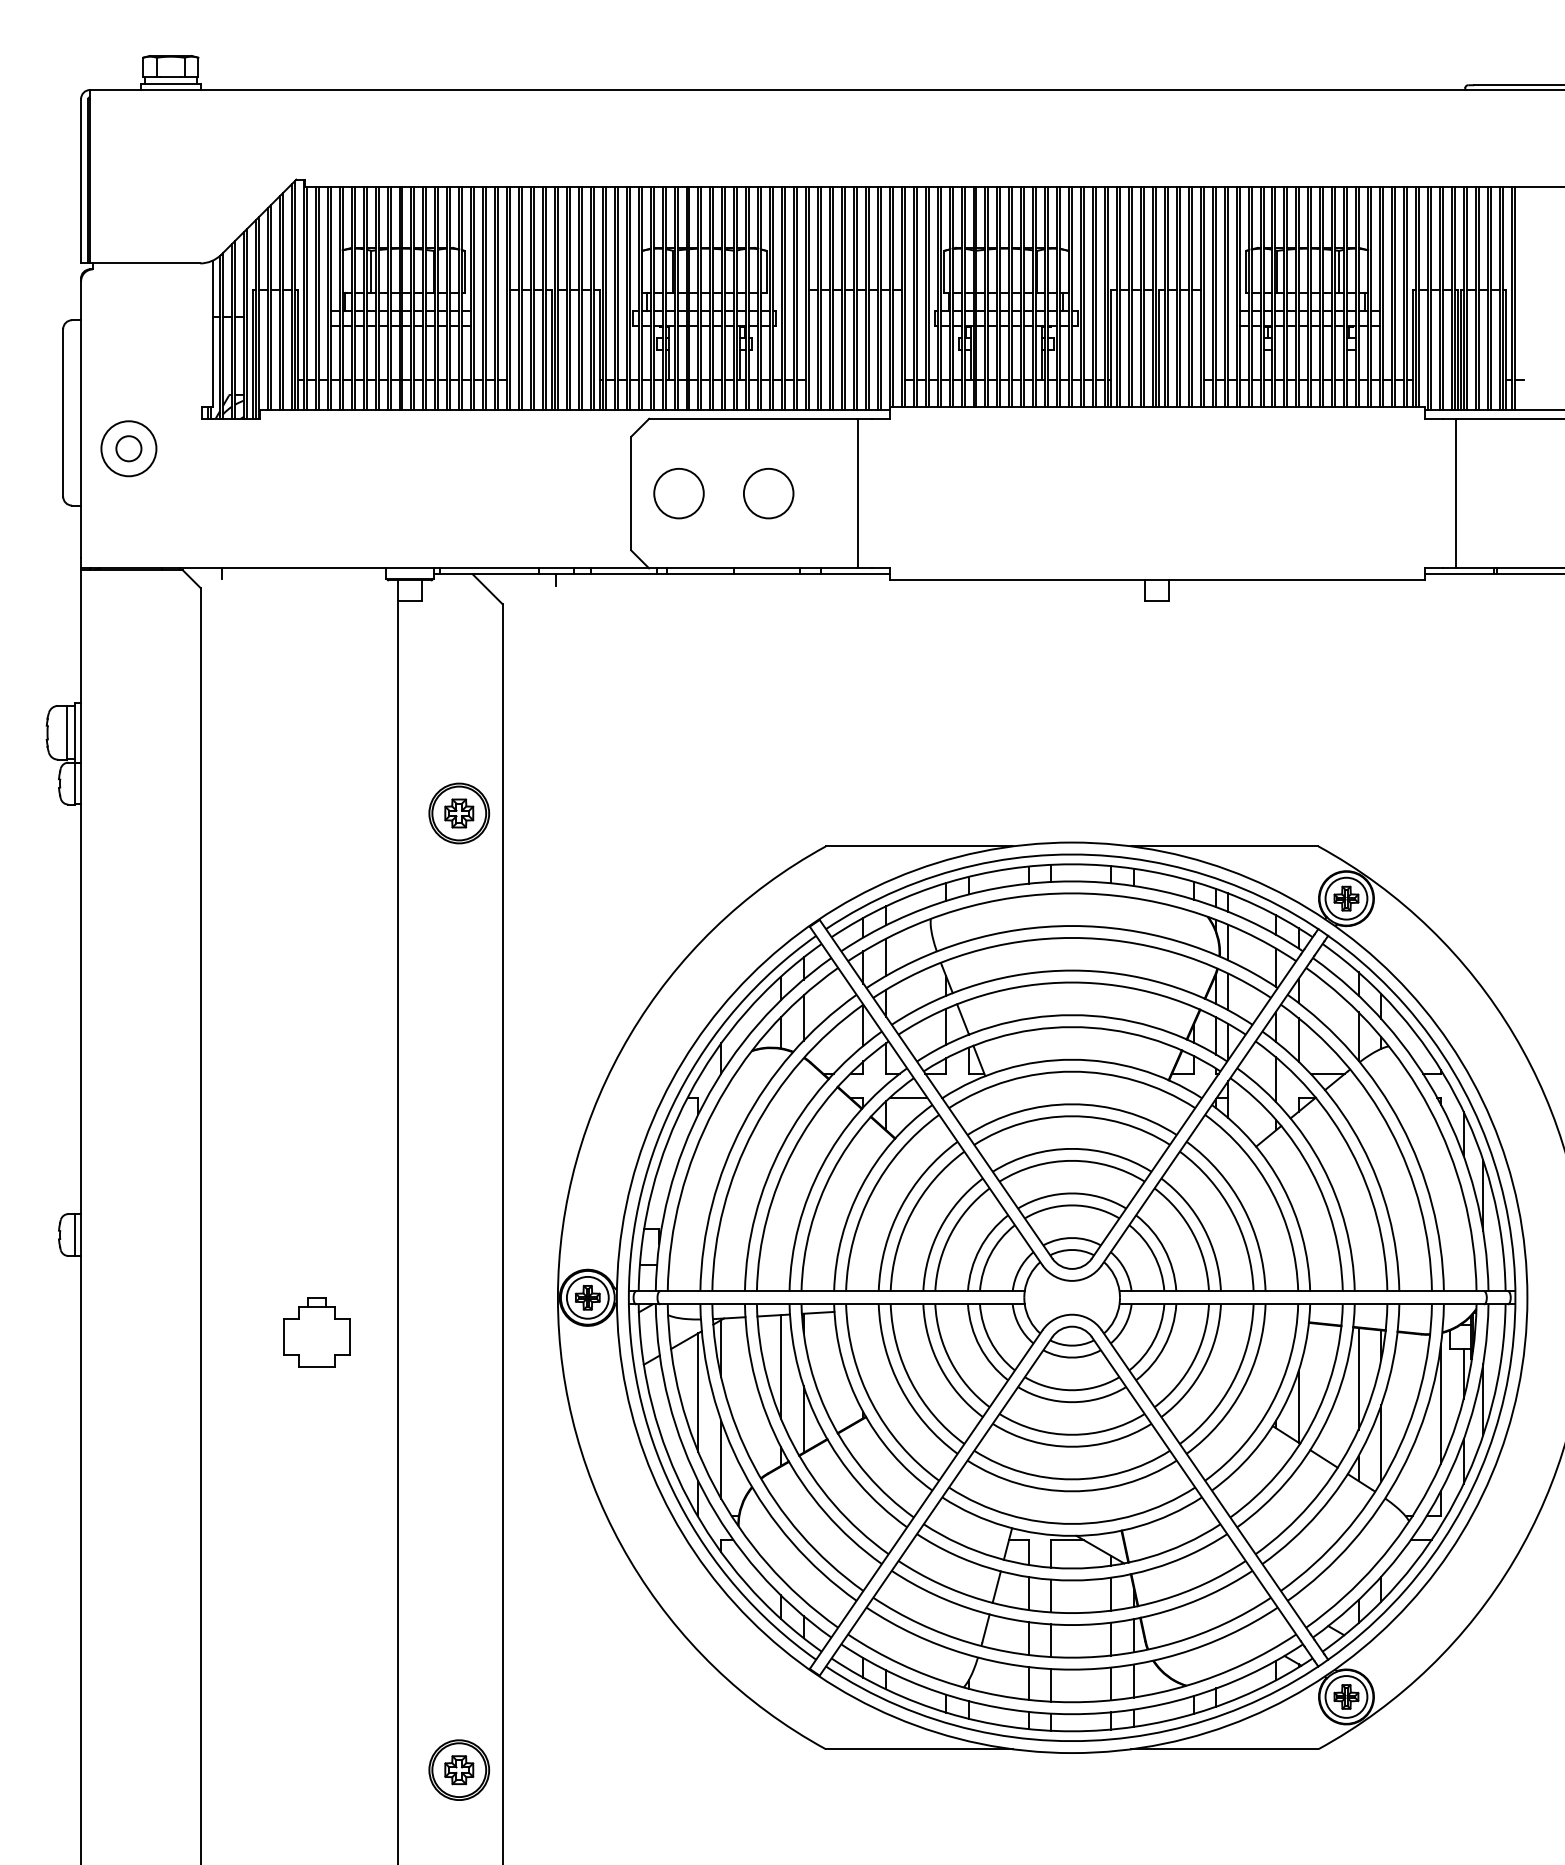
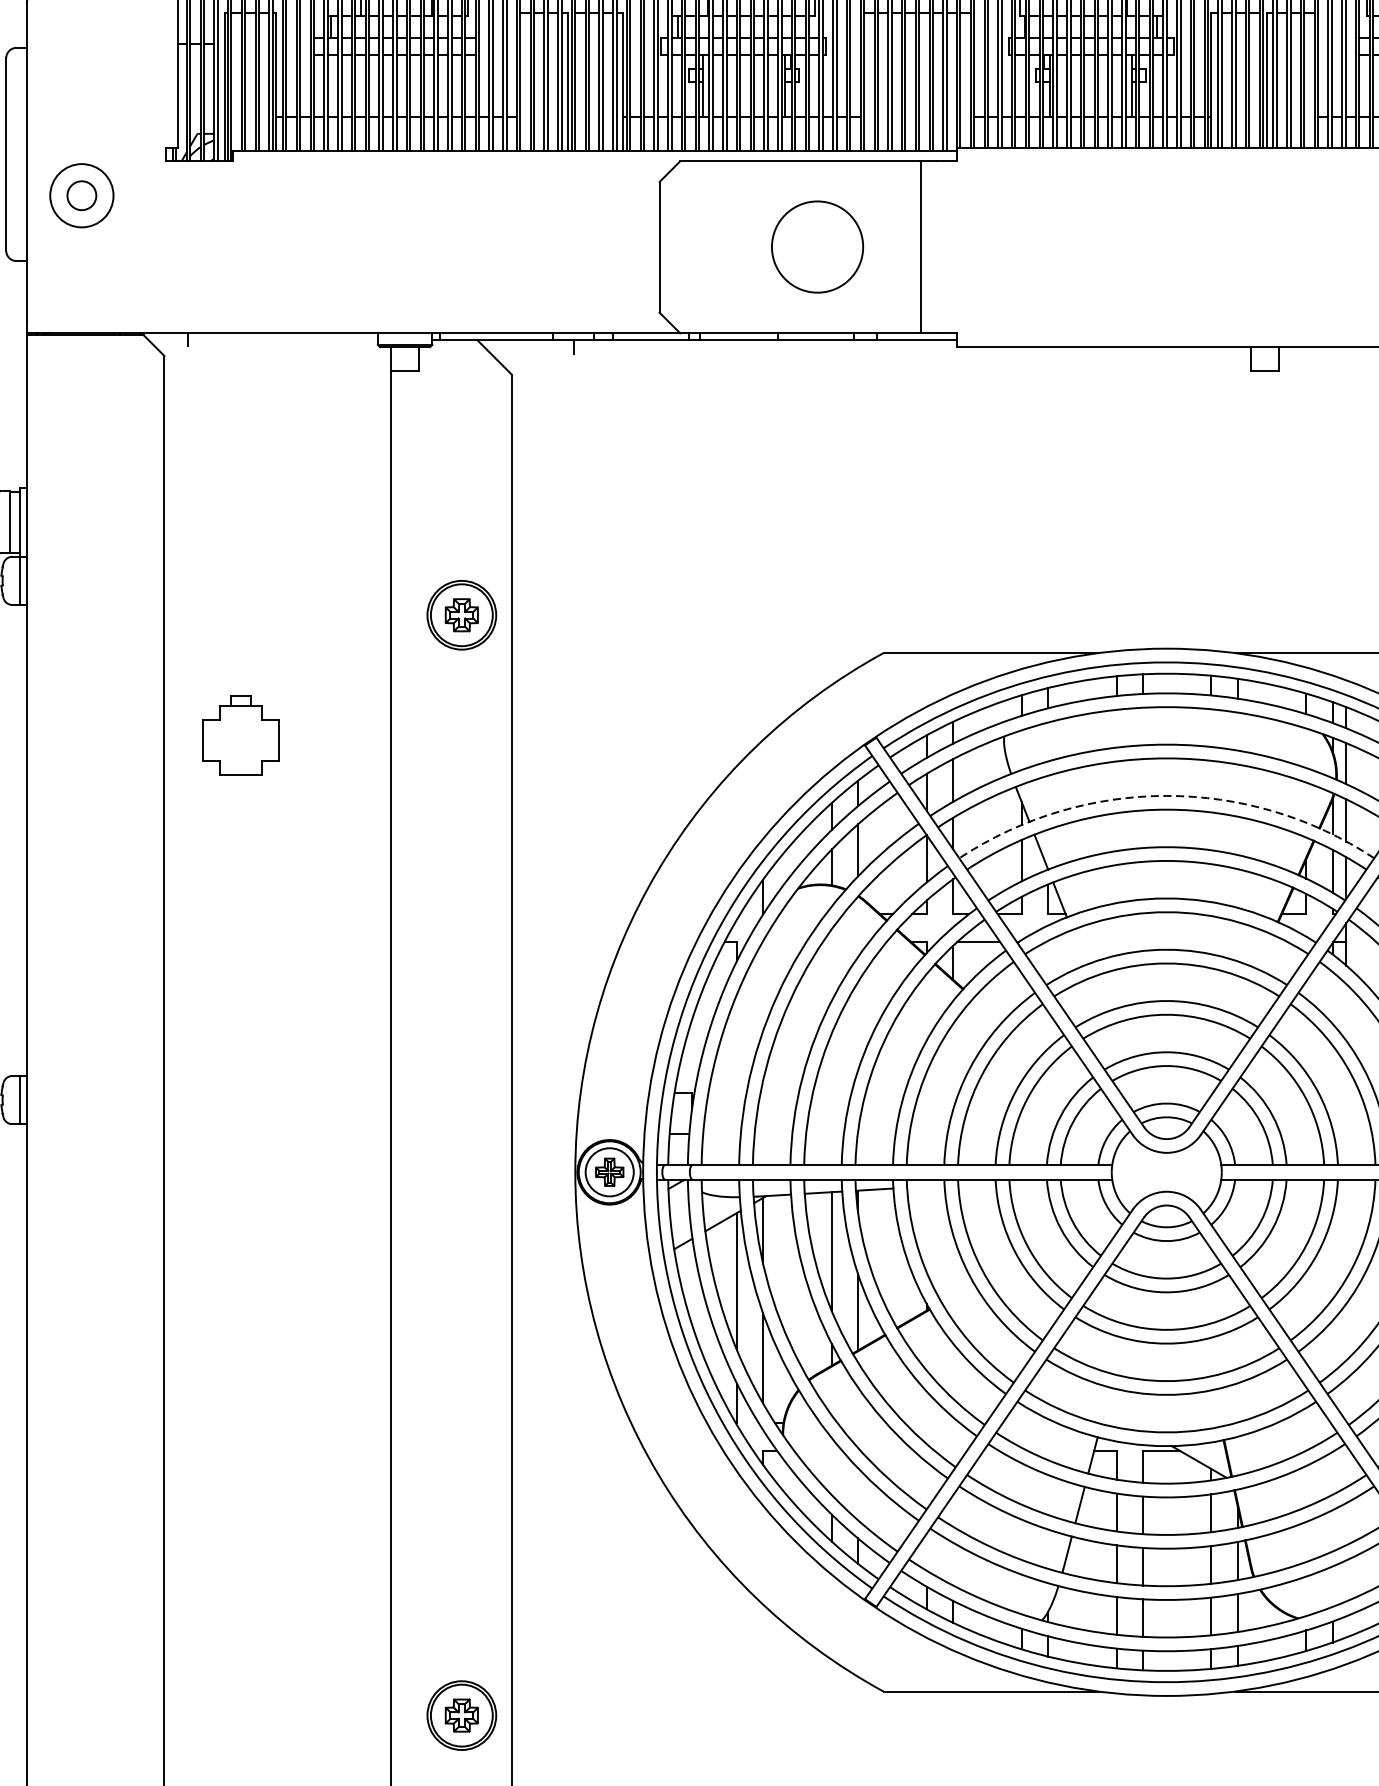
circle: (678, 493) -> (713, 247), removed
circle: (768, 493) -> (817, 247), size x1.6
arc: (1072, 970) -> (1167, 795), solid -> dashed
part: (316, 1332) -> (240, 736), moved

